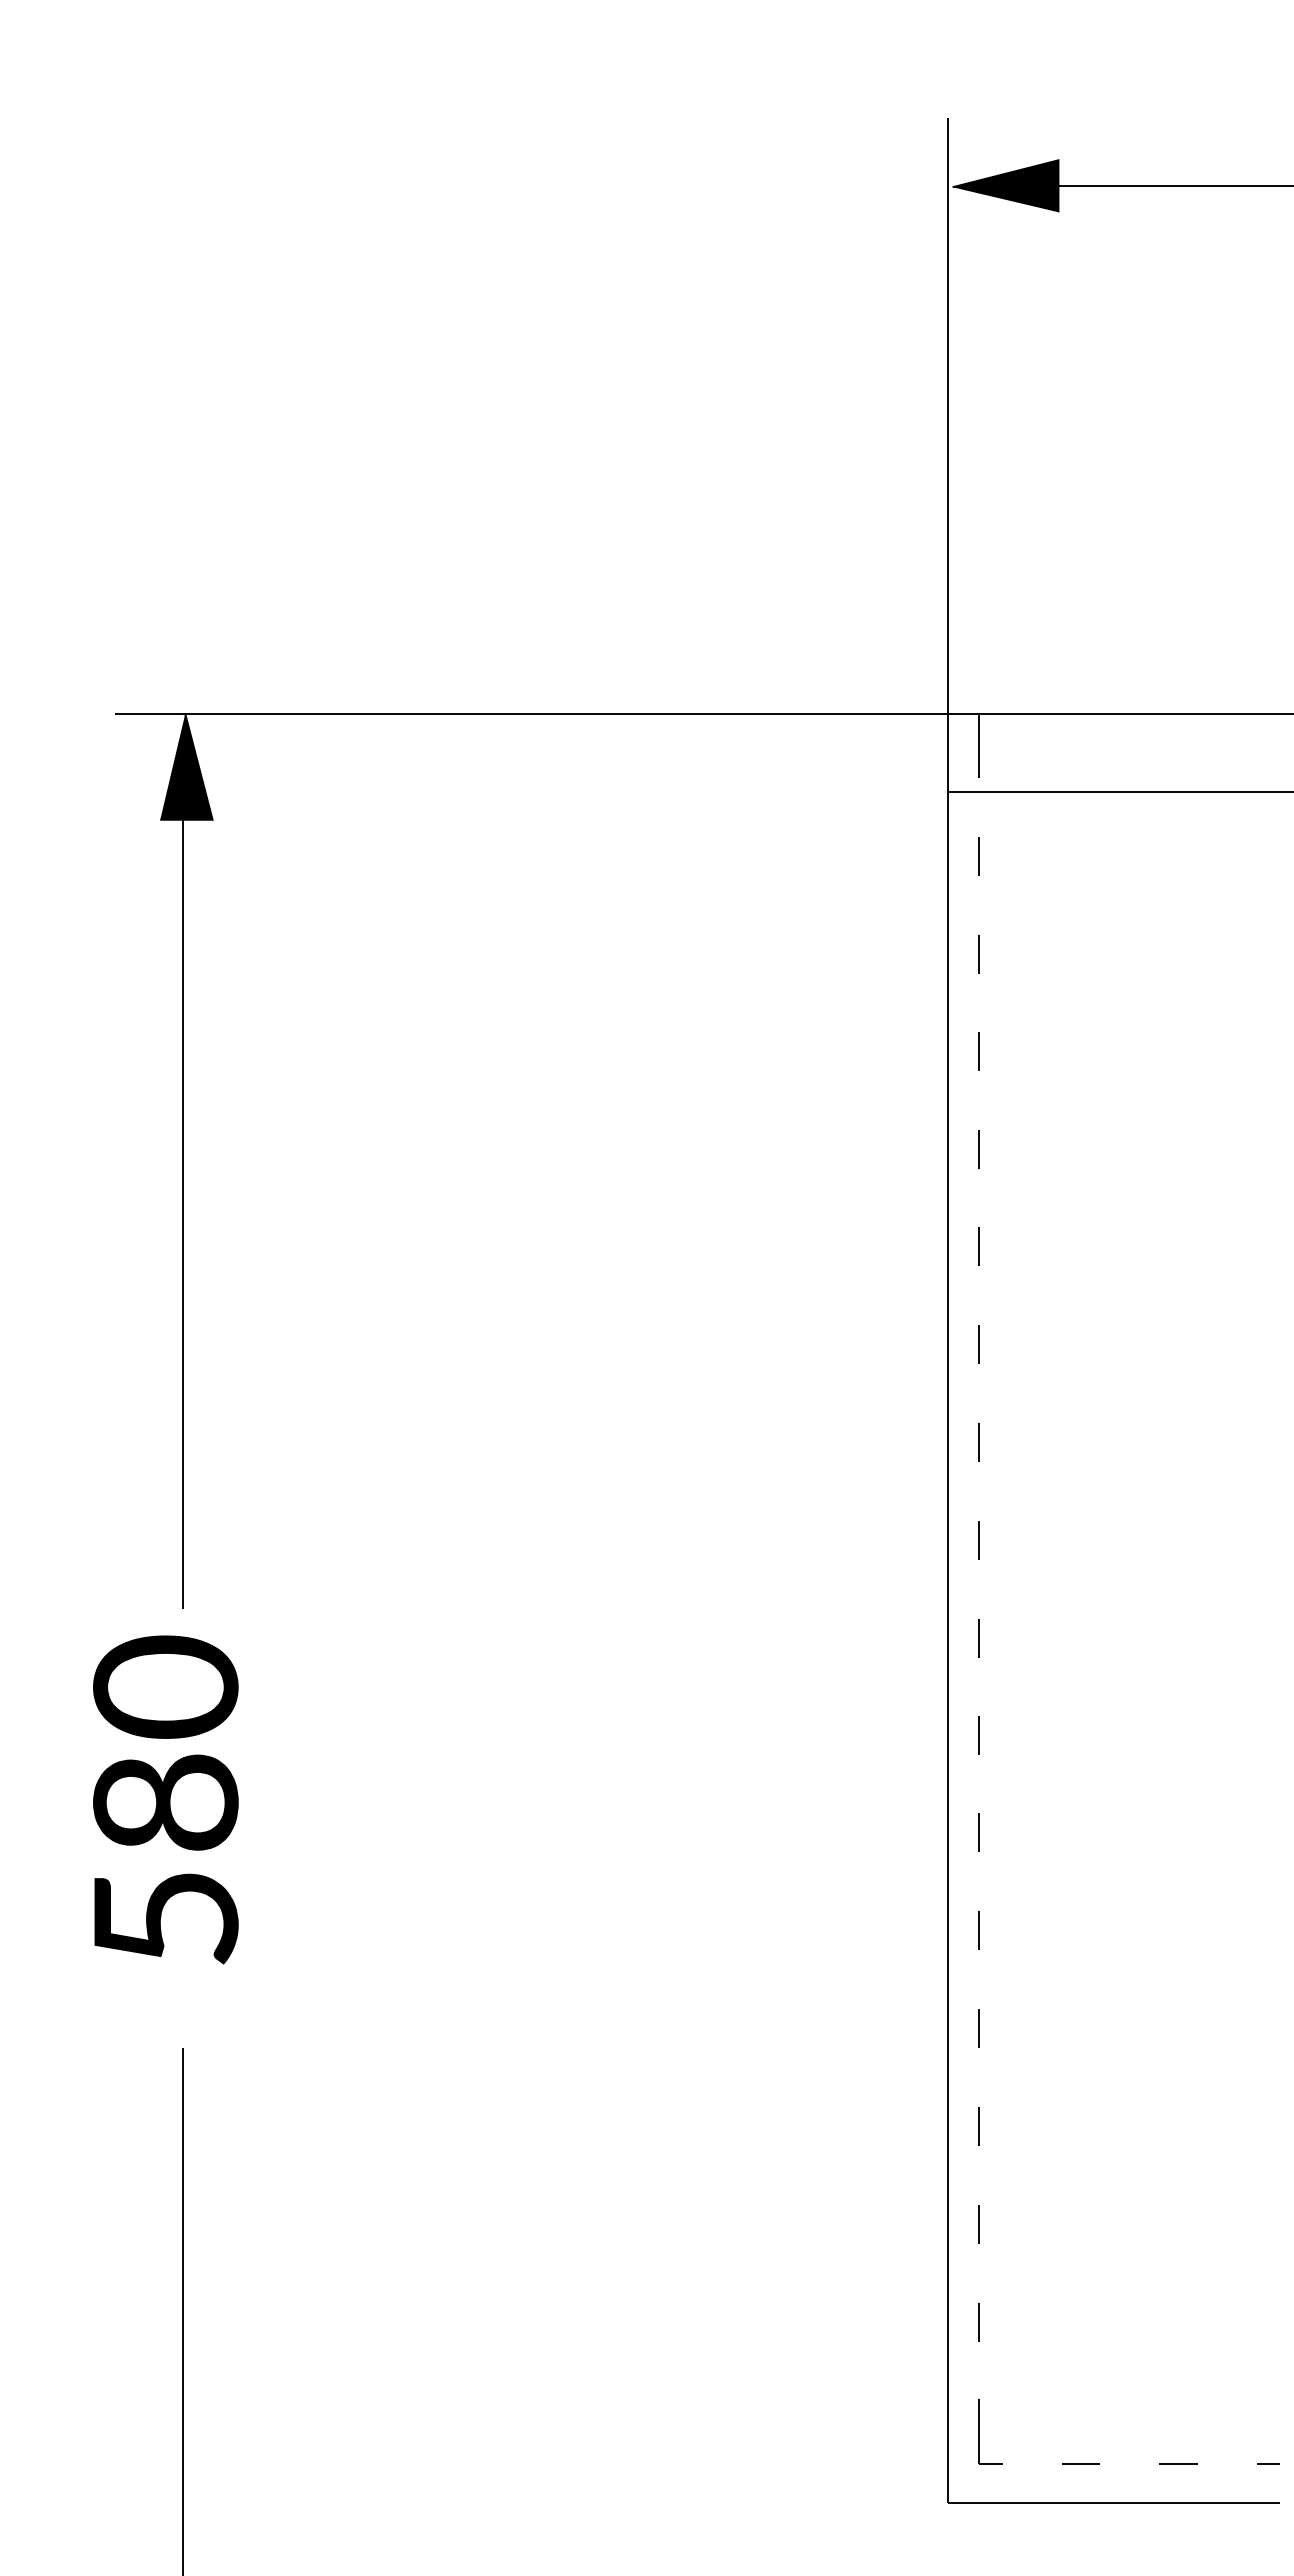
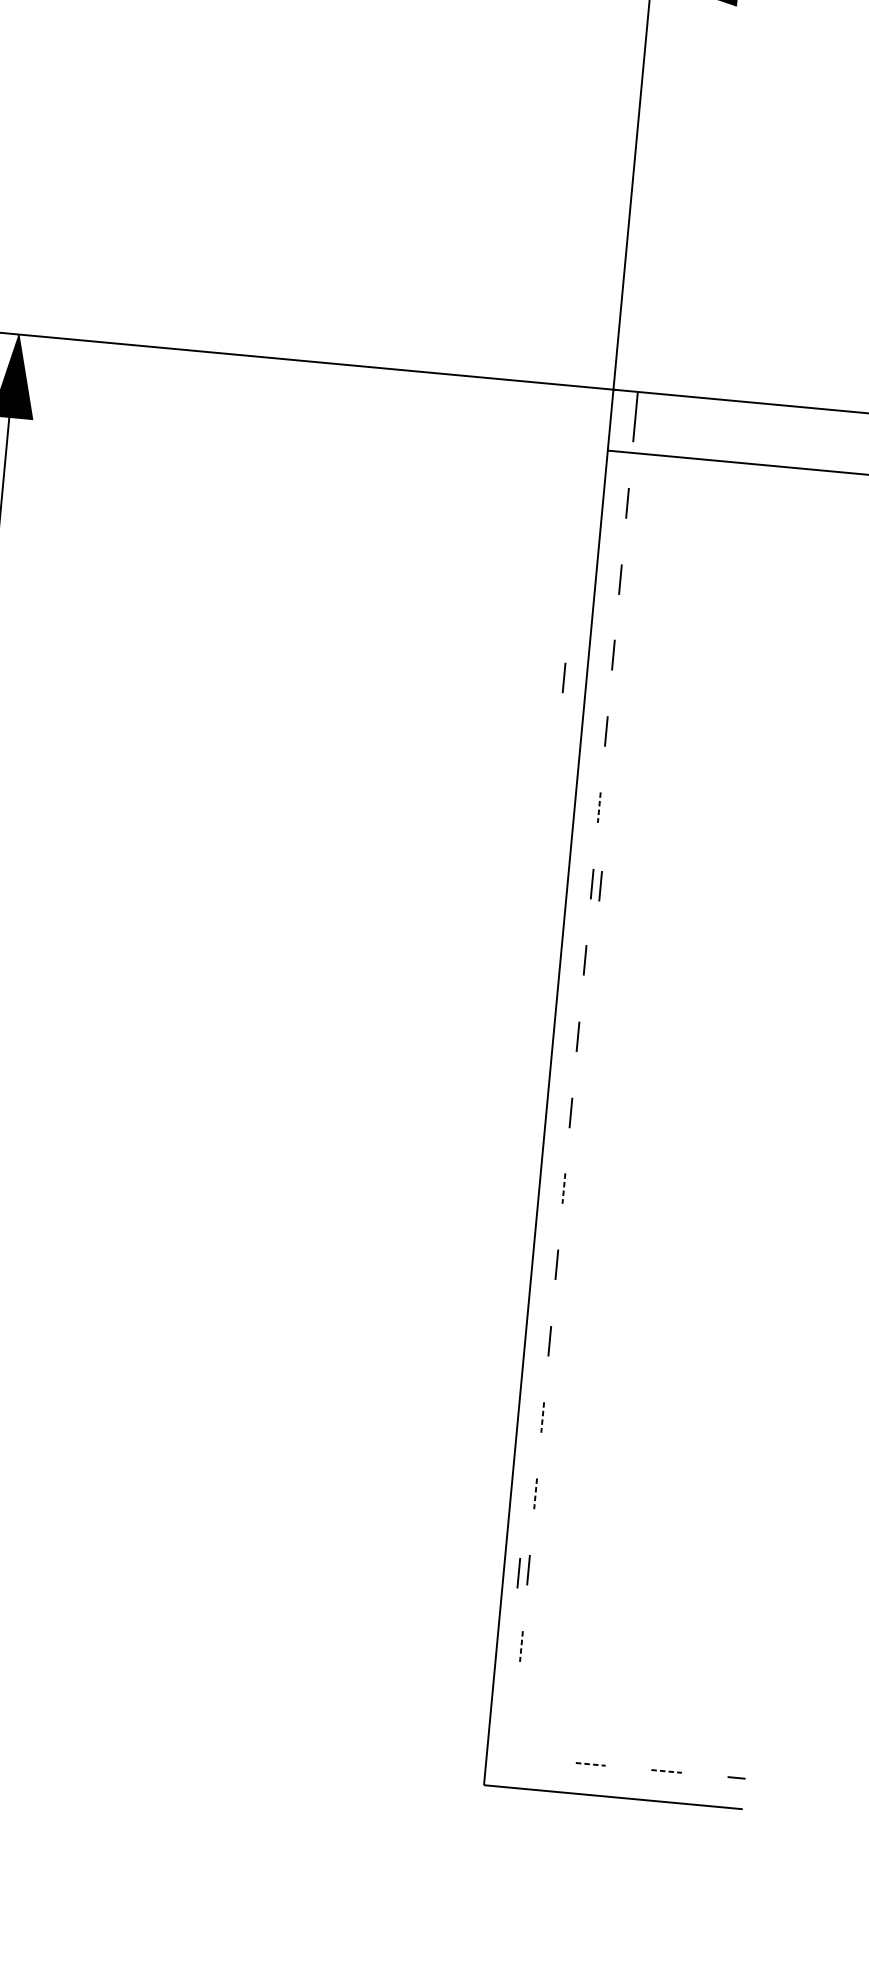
line: (918, 1086) -> (563, 678), added
line: (979, 1246) -> (599, 807), solid -> dashed
line: (989, 1346) -> (600, 886), added
line: (979, 1735) -> (564, 1188), solid -> dashed
line: (979, 2028) -> (542, 1417), solid -> dashed
line: (979, 2126) -> (535, 1493), solid -> dashed
line: (966, 2229) -> (518, 1573), added
line: (979, 2322) -> (521, 1646), solid -> dashed
part: (979, 2431) -> (513, 1731), removed
line: (1081, 2463) -> (591, 1764), solid -> dashed
line: (1178, 2463) -> (666, 1771), solid -> dashed

